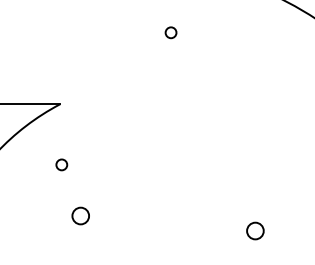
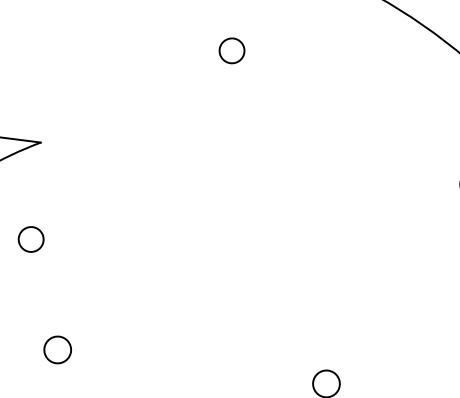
circle: (170, 32) -> (231, 50), size x1.43
circle: (61, 164) -> (30, 238), size x1.43
circle: (80, 215) -> (57, 349), moved

